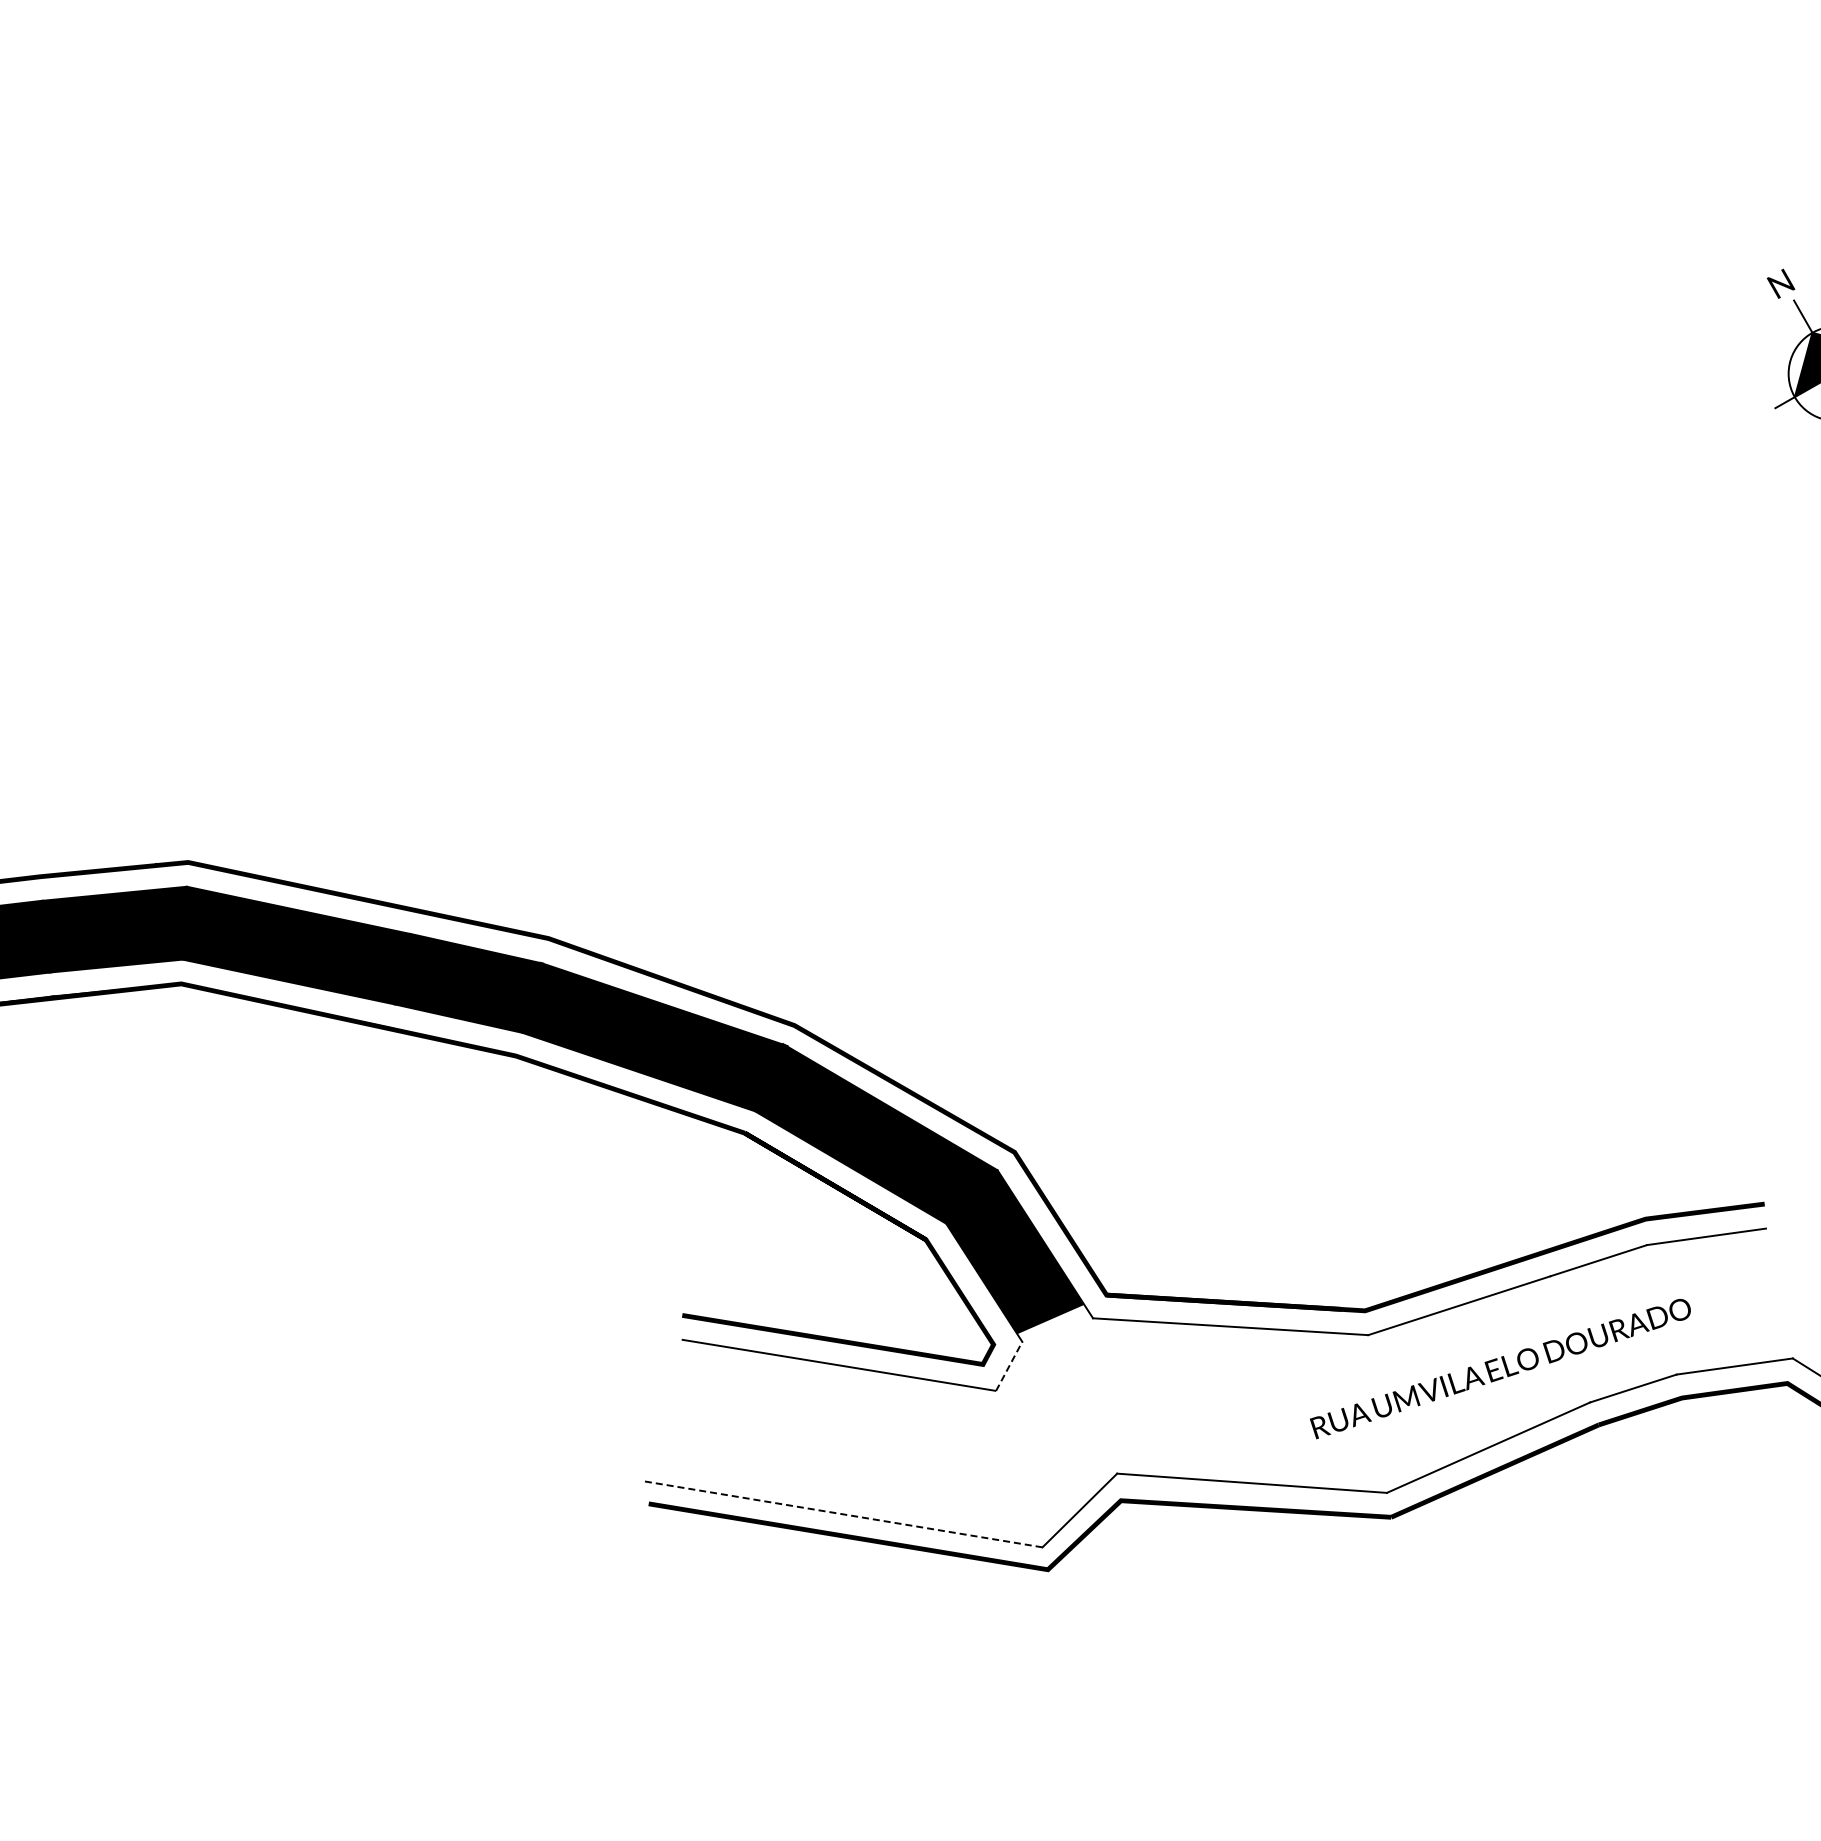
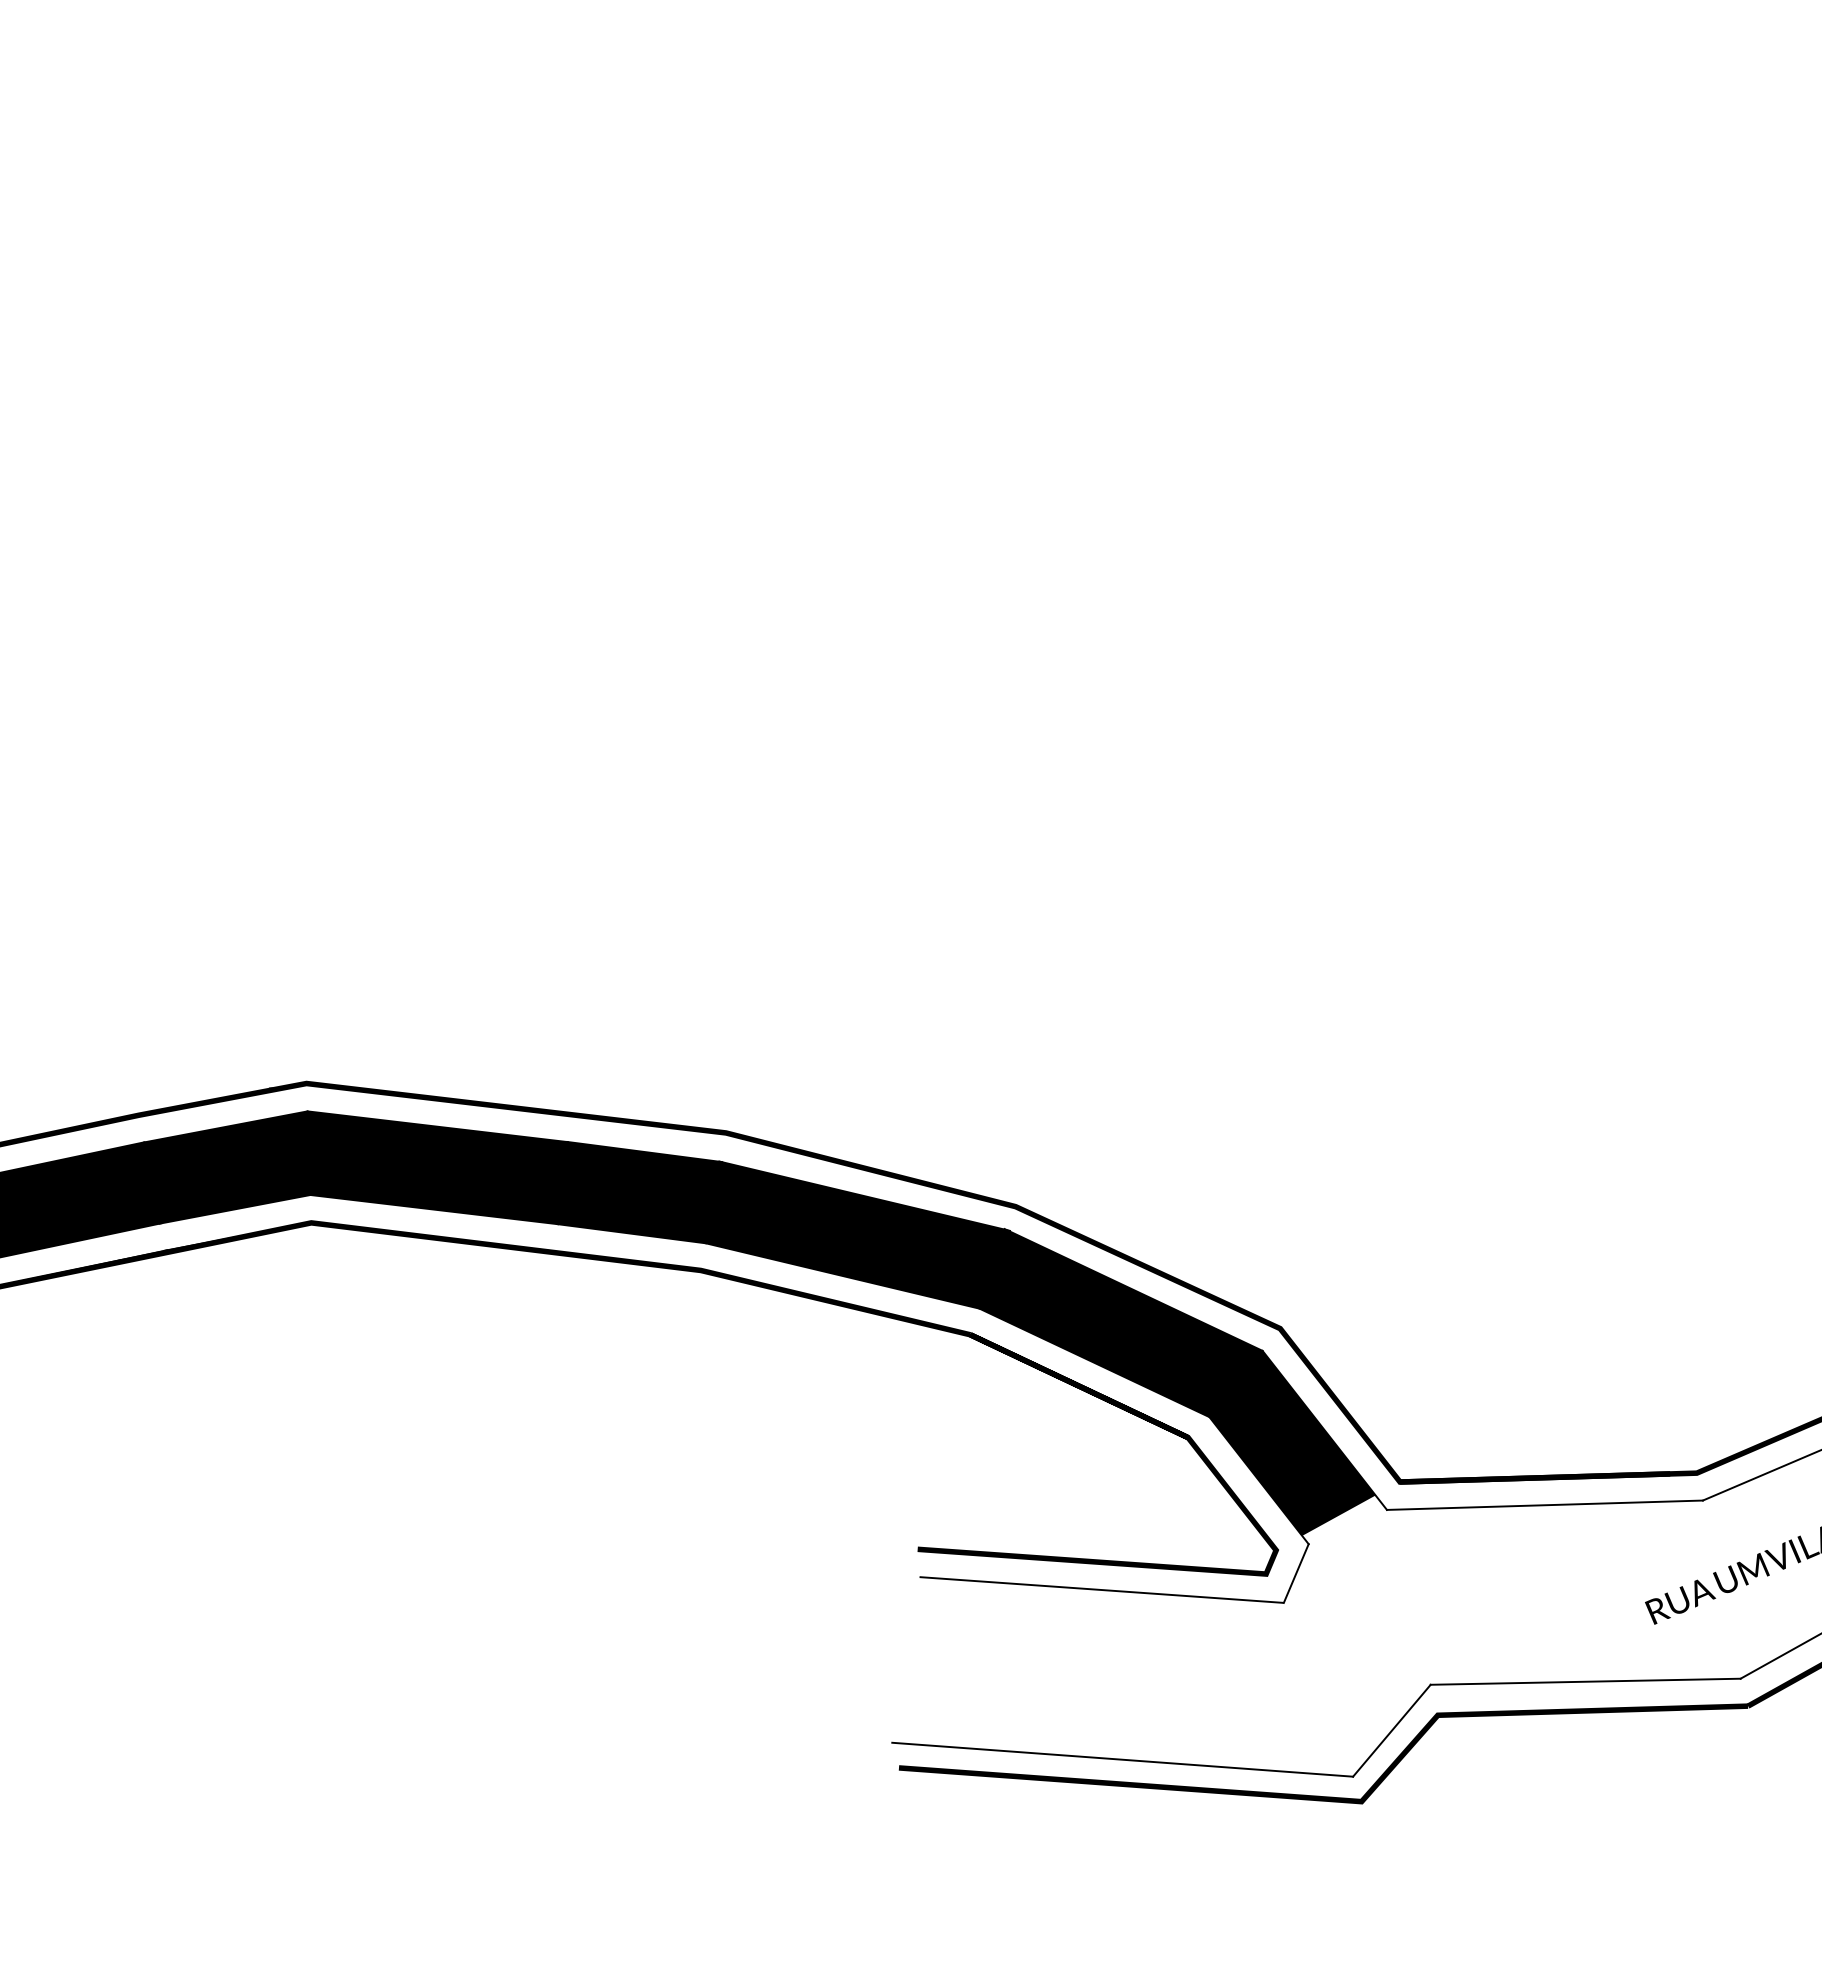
line: (1009, 1366) -> (1296, 1573), dashed -> solid
line: (843, 1514) -> (1122, 1759), dashed -> solid

